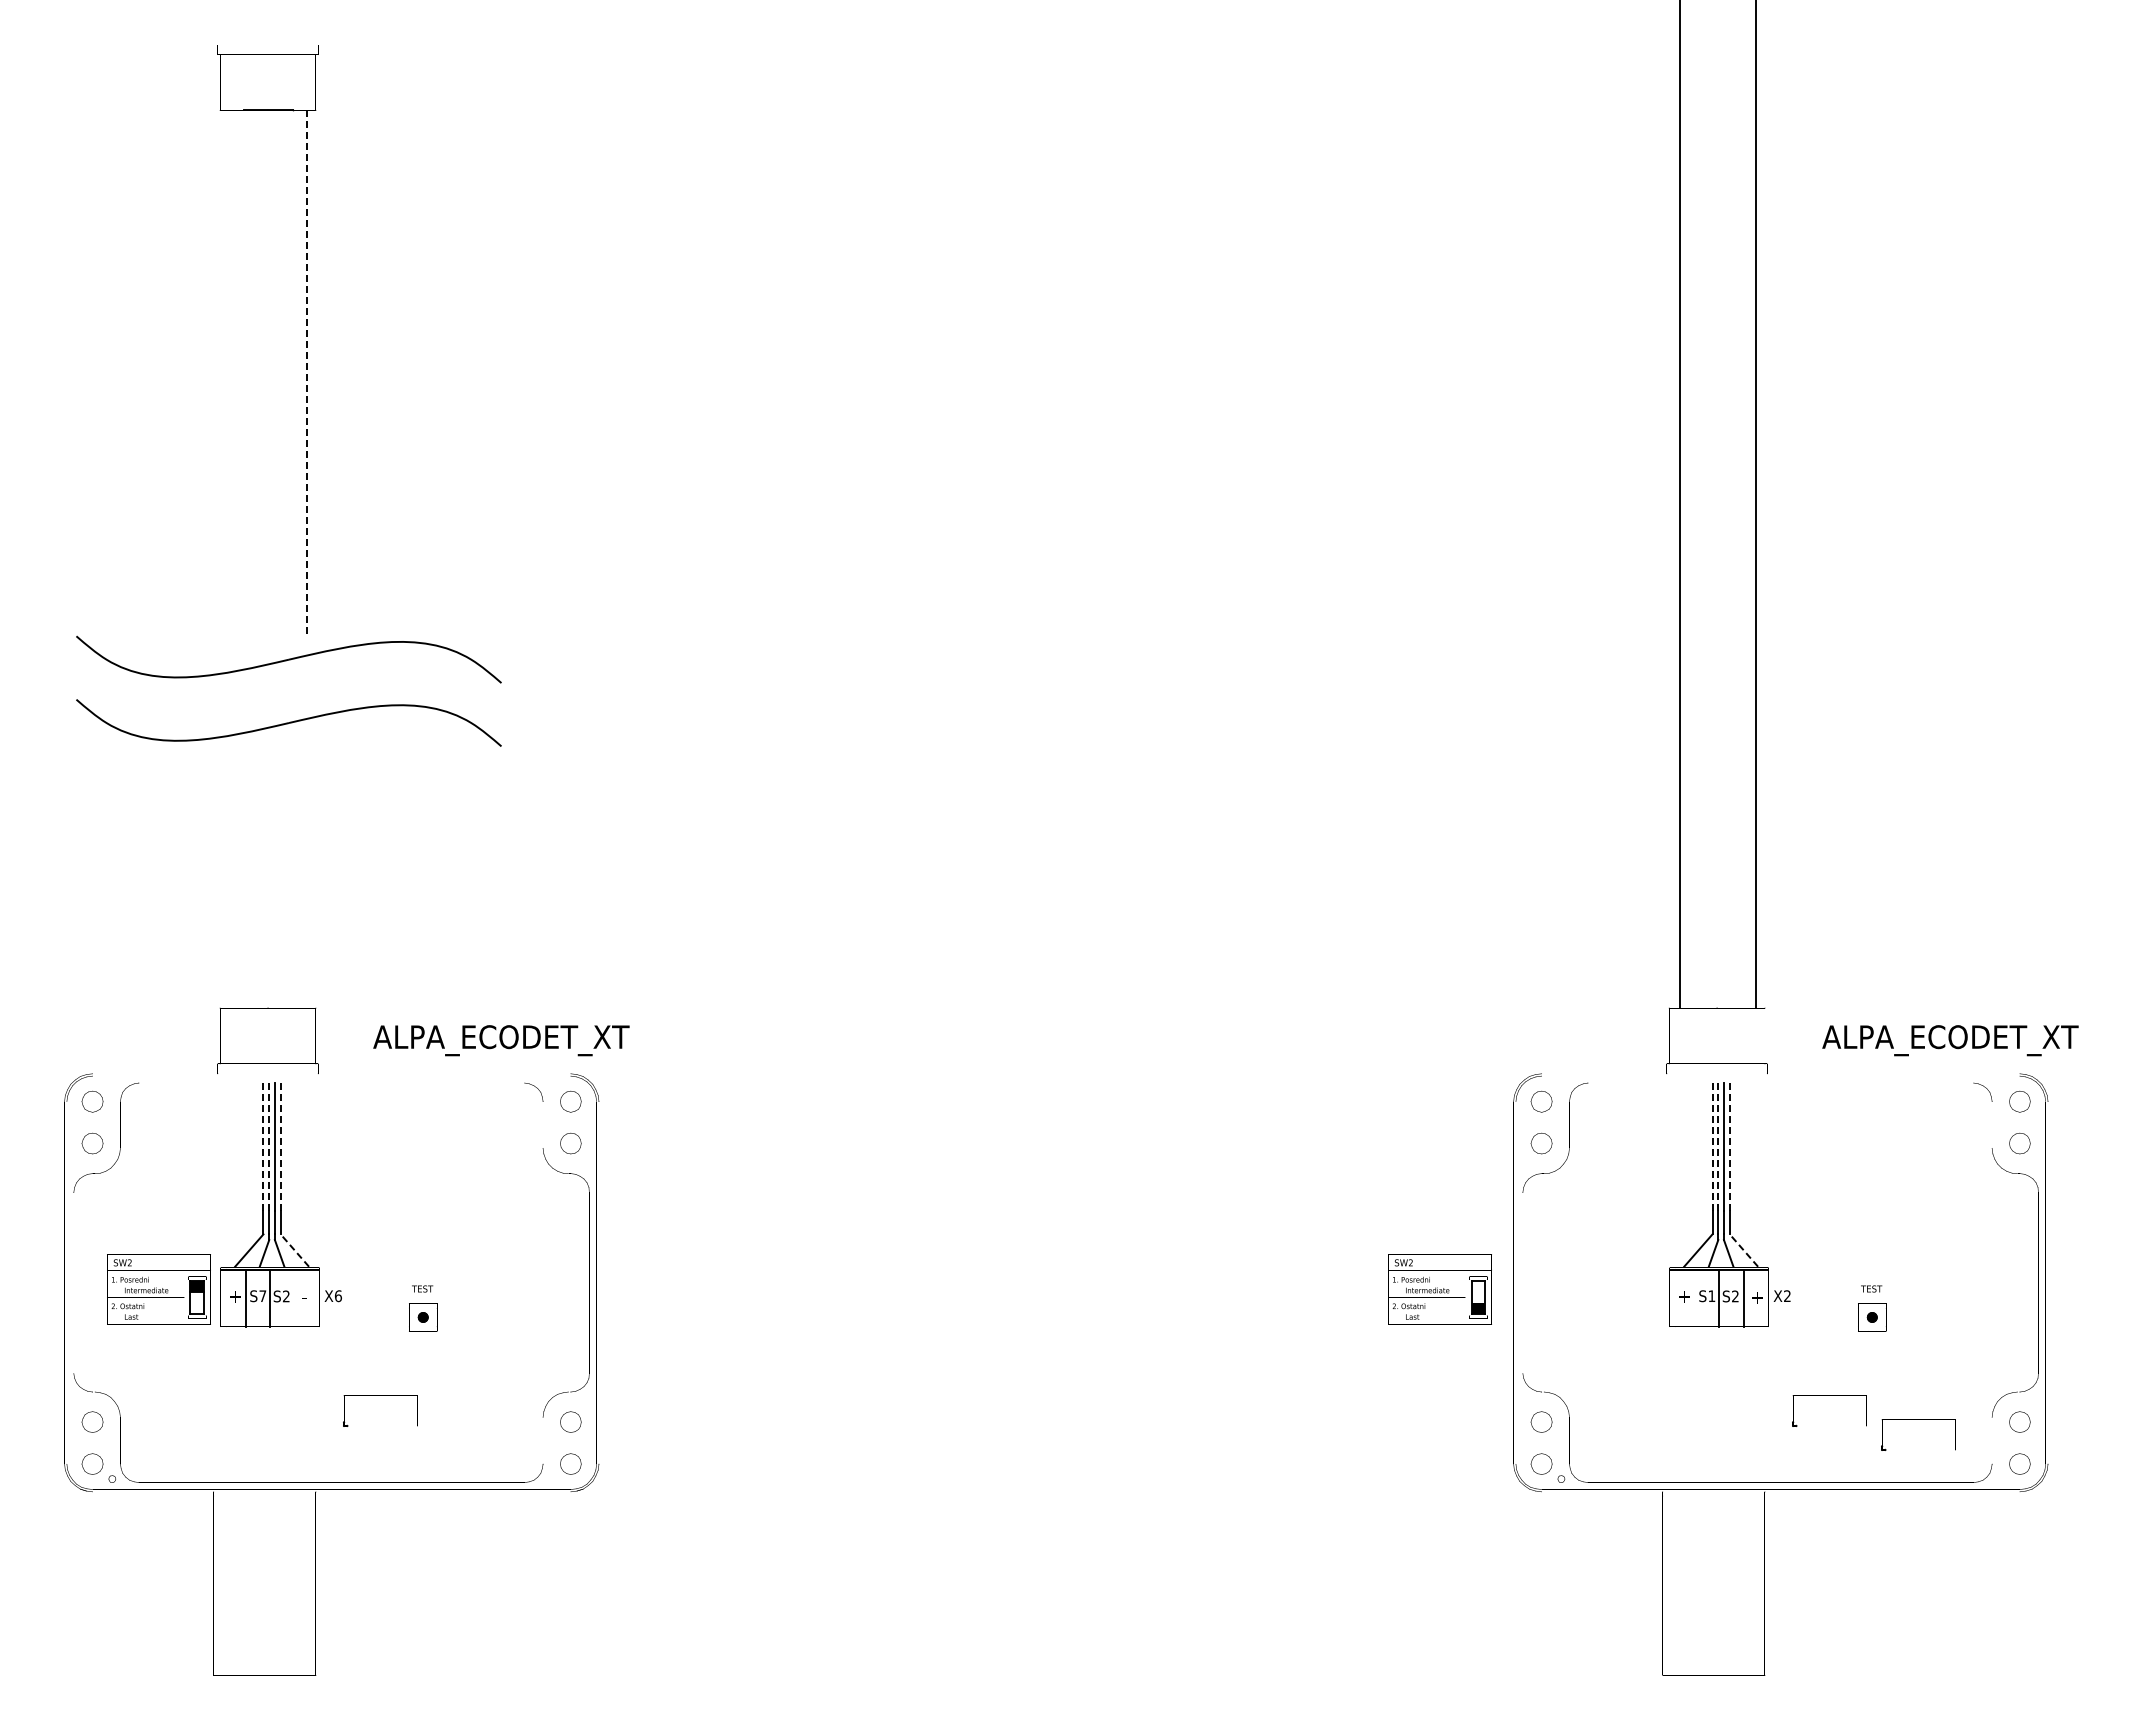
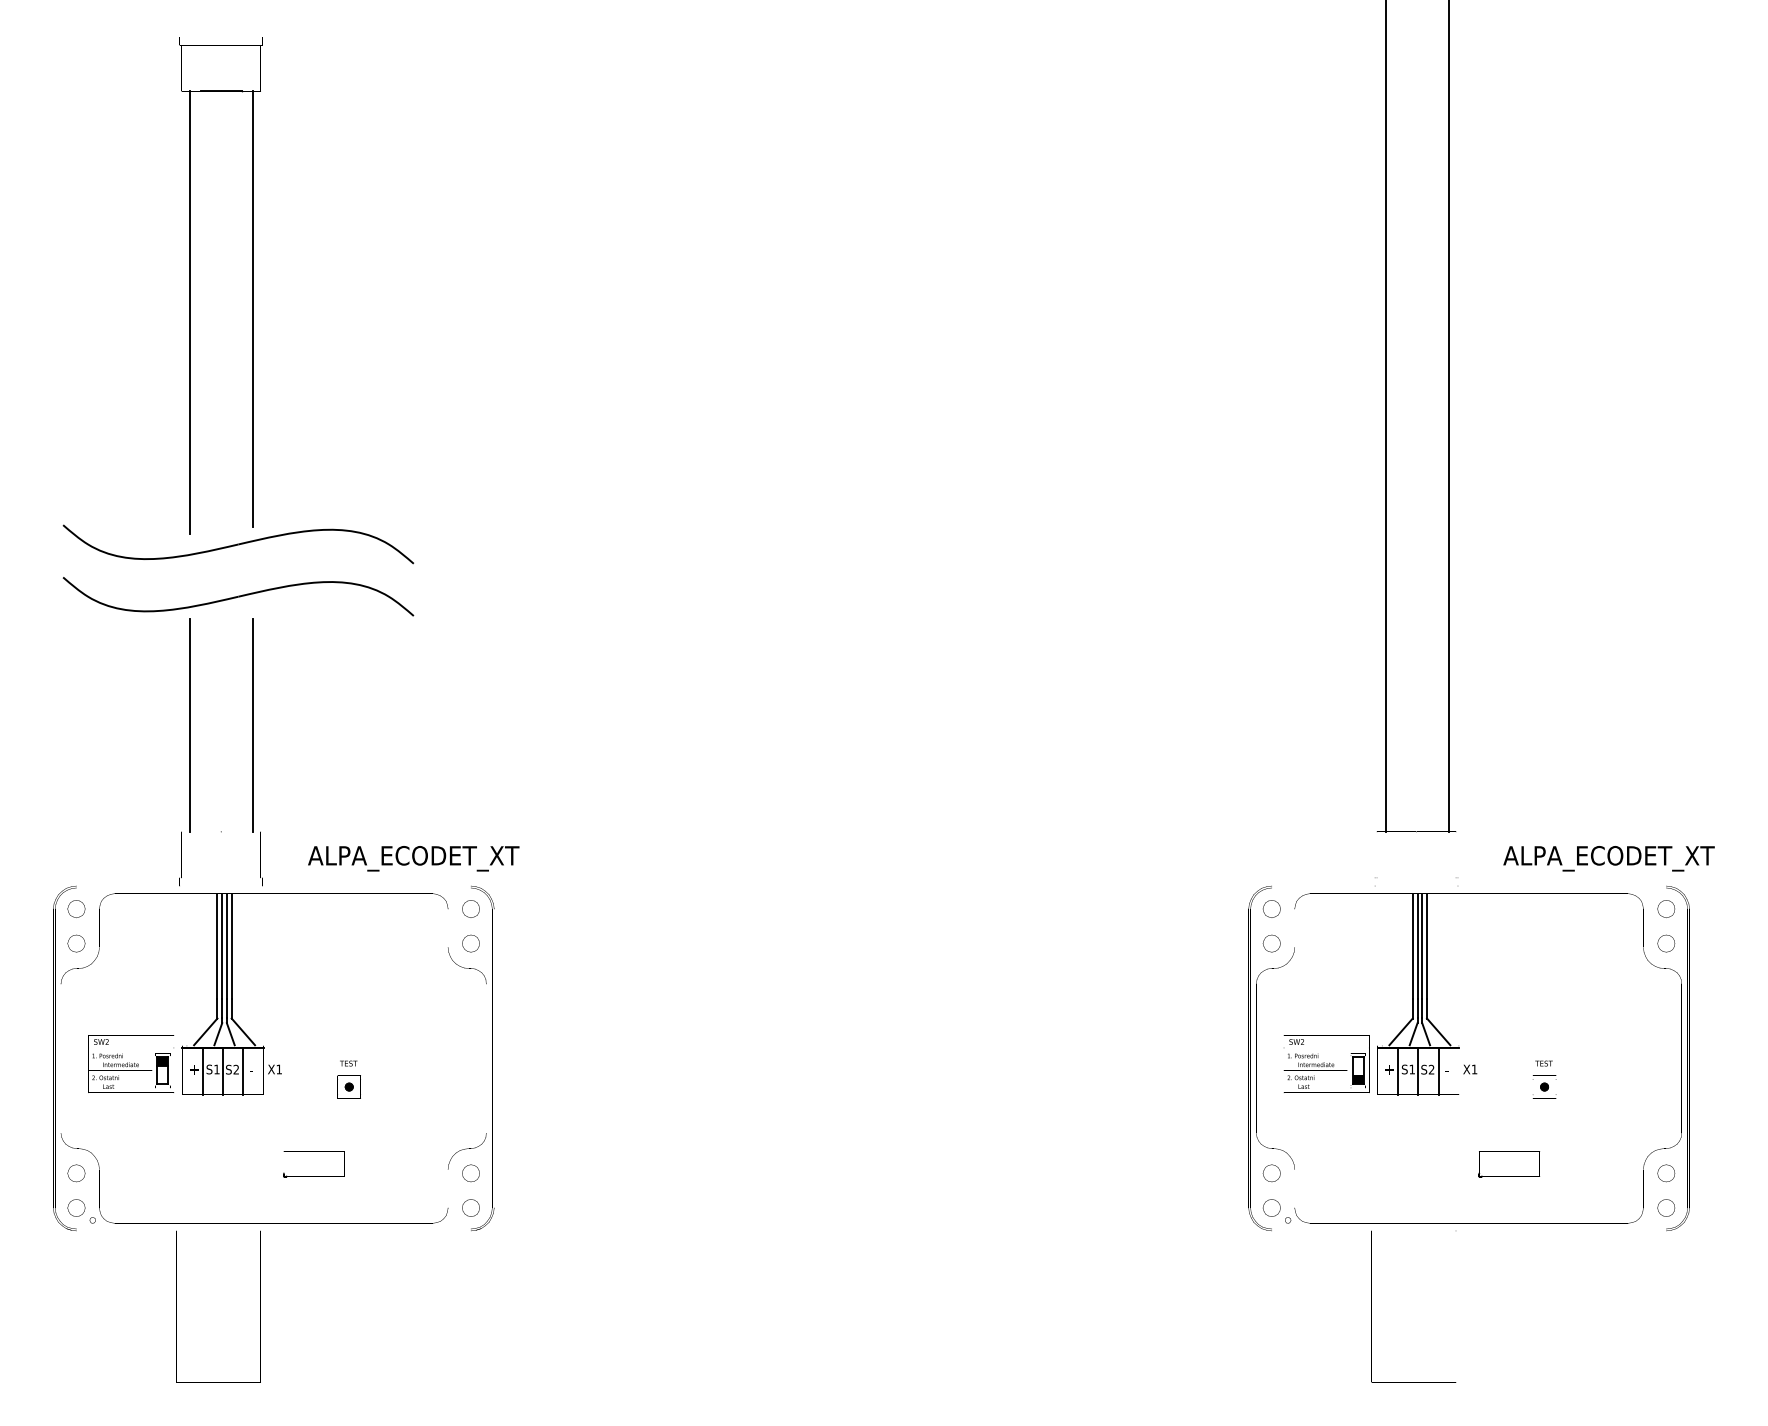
line: (306, 374) -> (252, 309), dashed -> solid
line: (230, 378) -> (190, 312), added
line: (230, 879) -> (190, 725), added
line: (307, 879) -> (253, 725), added
line: (269, 1146) -> (222, 946), dashed -> solid
line: (1718, 1146) -> (1417, 946), dashed -> solid
line: (263, 1147) -> (217, 946), dashed -> solid
line: (280, 1147) -> (231, 946), dashed -> solid
line: (1712, 1147) -> (1412, 946), dashed -> solid
line: (1729, 1147) -> (1426, 946), dashed -> solid
line: (294, 1250) -> (243, 1031), dashed -> solid
line: (1743, 1250) -> (1438, 1031), dashed -> solid
part: (1439, 1289) -> (1326, 1063), moved
text: (262, 1295) -> (216, 1068), S7 -> S1
text: (1787, 1295) -> (1474, 1068), X2 -> X1
text: (337, 1296) -> (278, 1069), X6 -> X1
line: (294, 1297) -> (243, 1070), added
line: (1694, 1297) -> (1397, 1070), added
text: (1756, 1297) -> (1449, 1070), + -> -
part: (1918, 1419) -> (1582, 1171), removed

